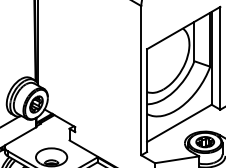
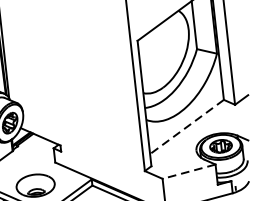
line: (178, 123) -> (185, 127), solid -> dashed
line: (176, 159) -> (188, 171), solid -> dashed

